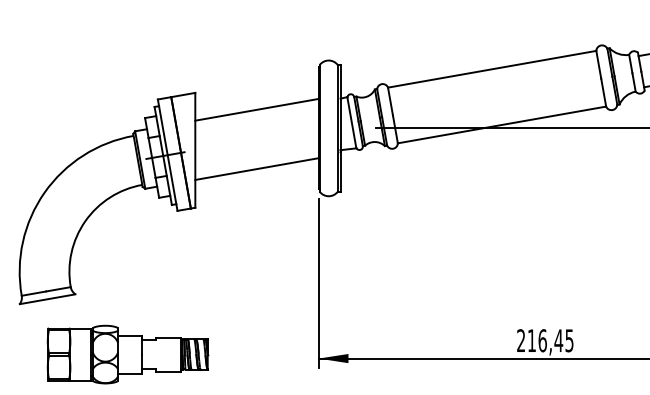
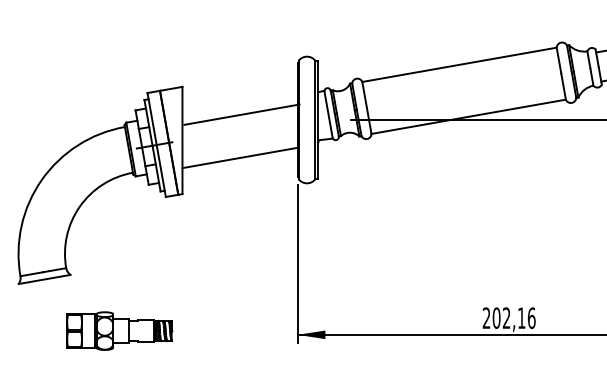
line: (256, 109) -> (241, 114), moved
text: (550, 341) -> (513, 318), 216,45 -> 202,16
part: (127, 353) -> (119, 330), size x0.7

